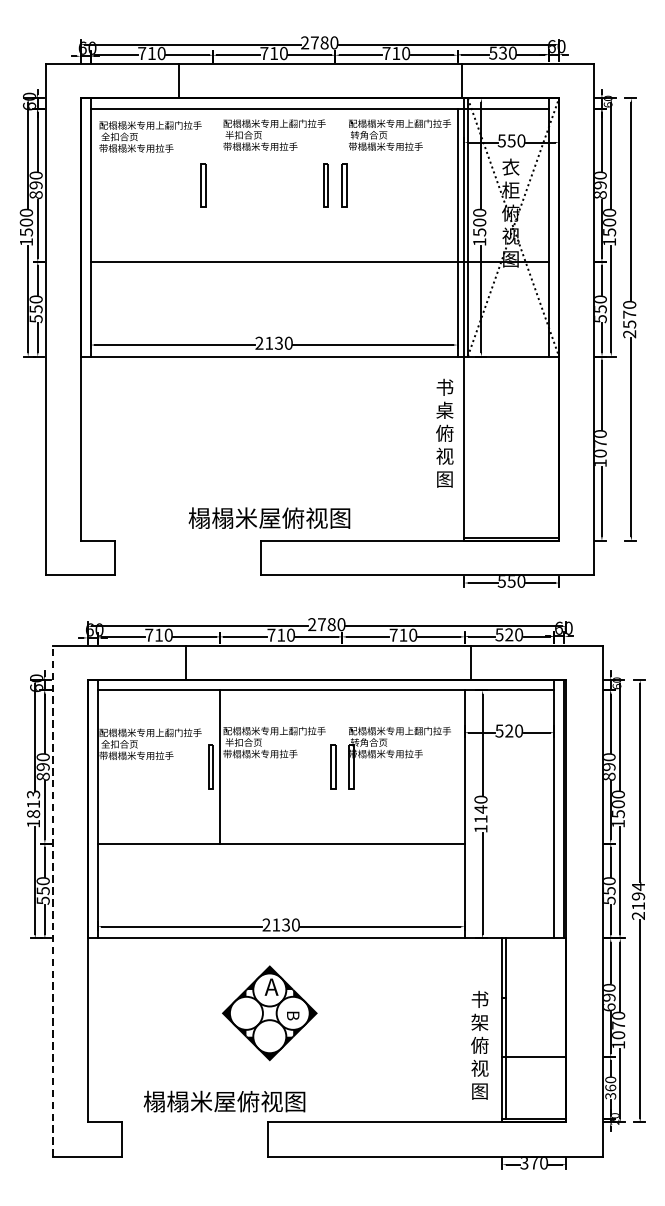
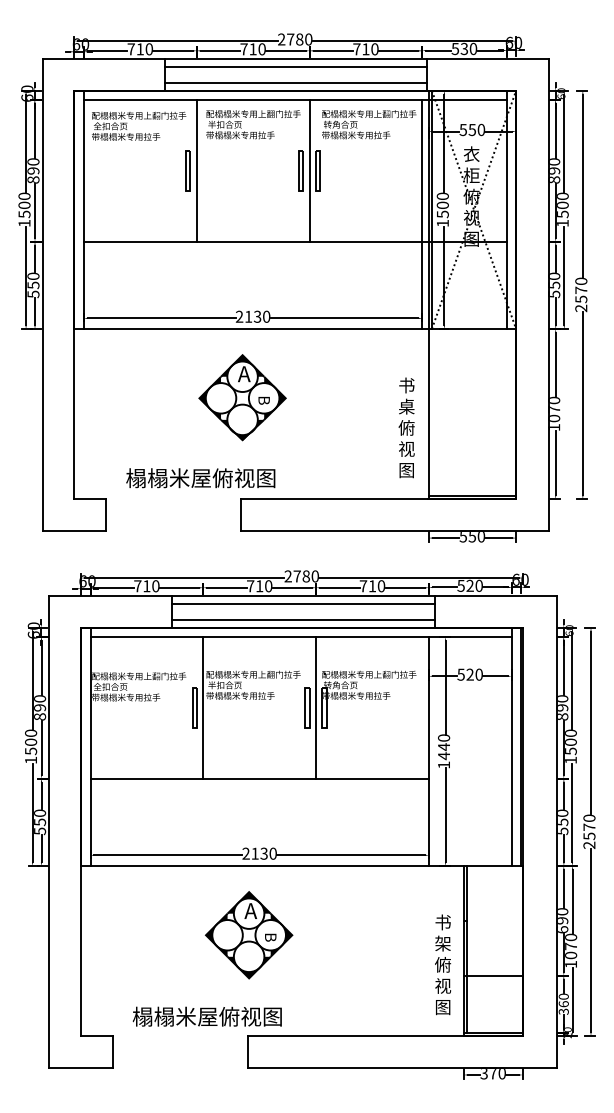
line: (320, 72) -> (295, 66), added
line: (320, 89) -> (295, 82), added
line: (212, 184) -> (196, 170), added
line: (335, 184) -> (309, 170), added
part: (262, 430) -> (242, 397), added
text: (444, 432) -> (406, 427), moved
text: (269, 518) -> (200, 478), moved
line: (328, 653) -> (303, 603), added
line: (328, 671) -> (303, 619), added
line: (342, 766) -> (316, 707), added
text: (34, 804) -> (31, 742), 1813 -> 1500
text: (480, 819) -> (443, 756), 1140 -> 1440
text: (638, 896) -> (589, 827), 2194 -> 2570
line: (53, 900) -> (49, 831), dashed -> solid

